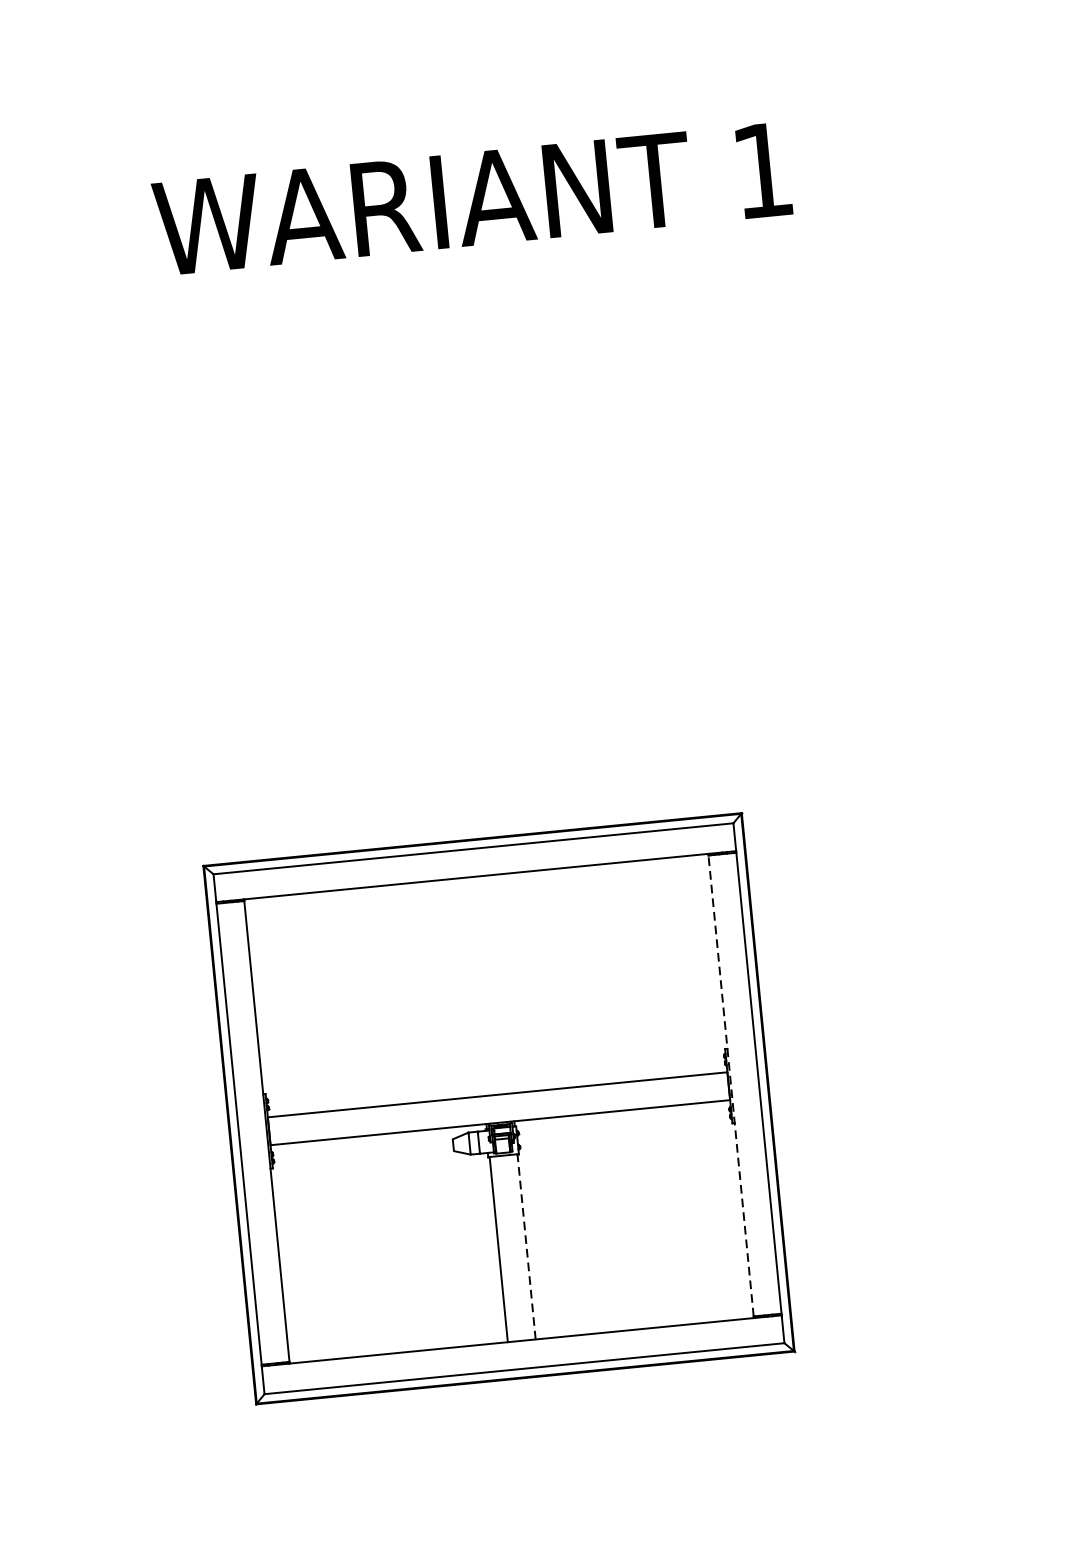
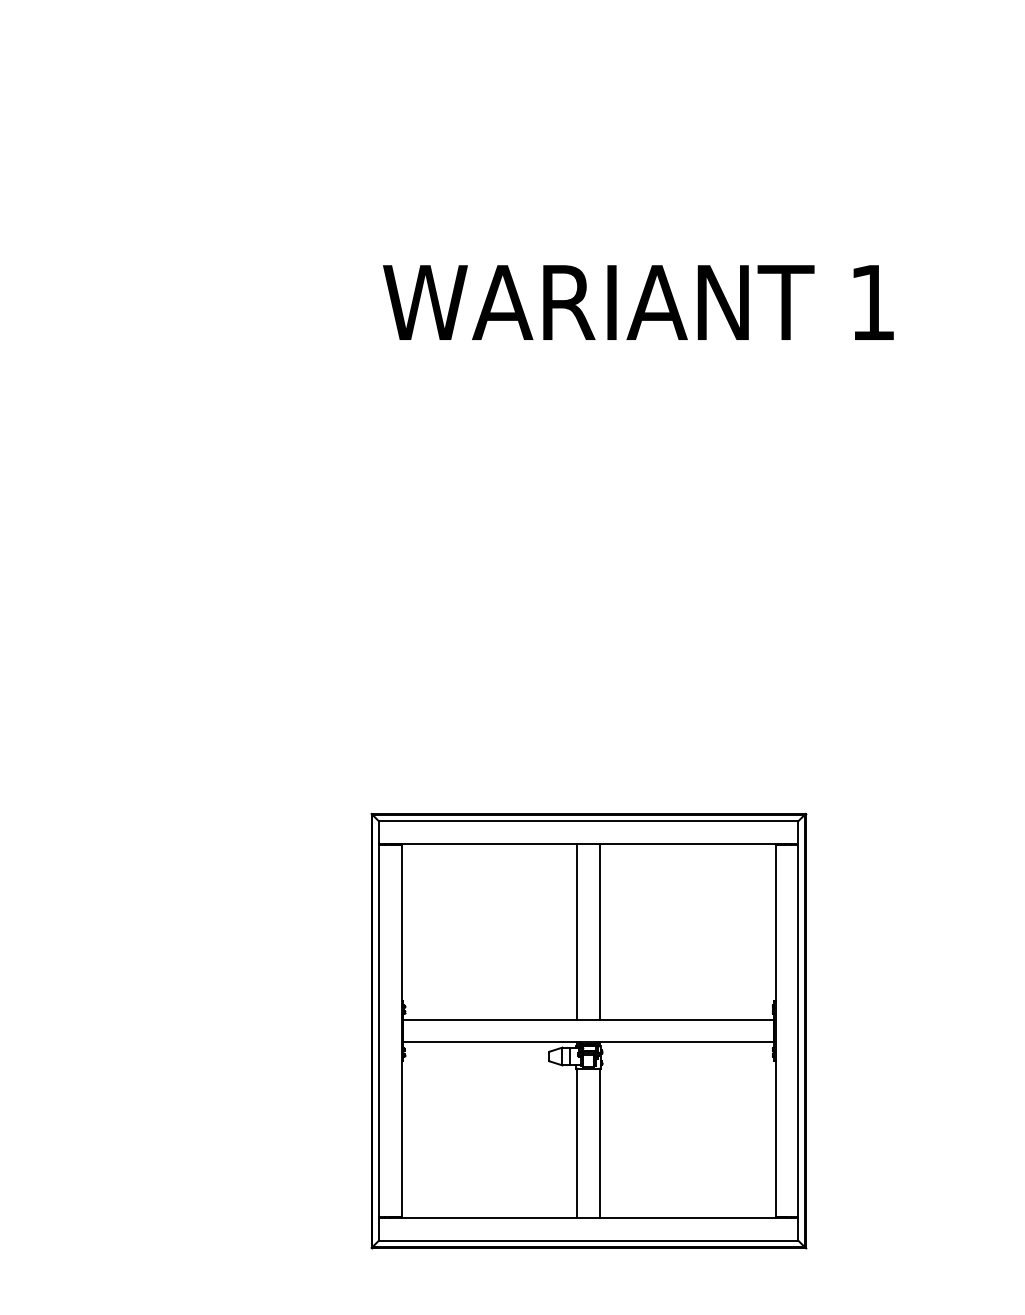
line: (500, 983) -> (599, 931), added
line: (473, 986) -> (577, 931), added
line: (730, 1085) -> (775, 1030), dashed -> solid
line: (526, 1247) -> (599, 1143), dashed -> solid

